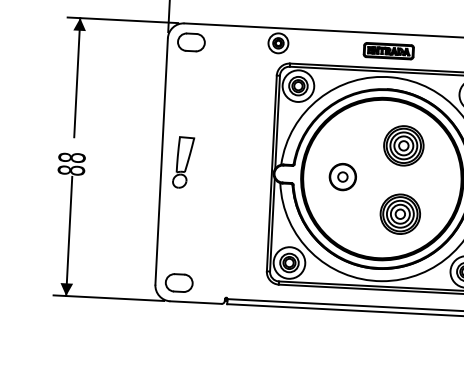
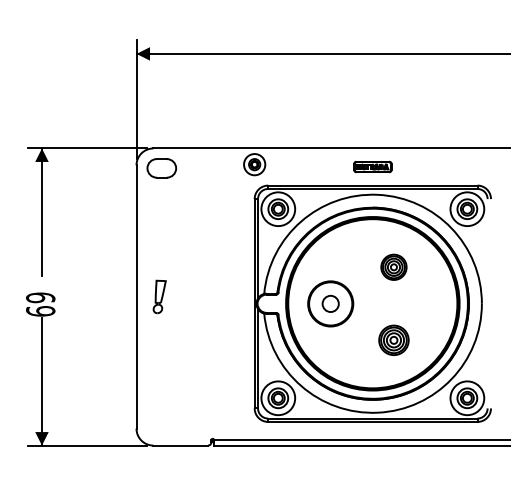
part: (388, 50) -> (372, 166), size x0.7
part: (403, 146) -> (393, 267), size x0.6
part: (183, 162) -> (159, 296), size x0.6
text: (71, 164) -> (40, 304), 88 -> 69
part: (342, 176) -> (330, 303), size x1.6
part: (399, 214) -> (393, 340), size x0.7
part: (178, 282) -> (161, 425), removed

